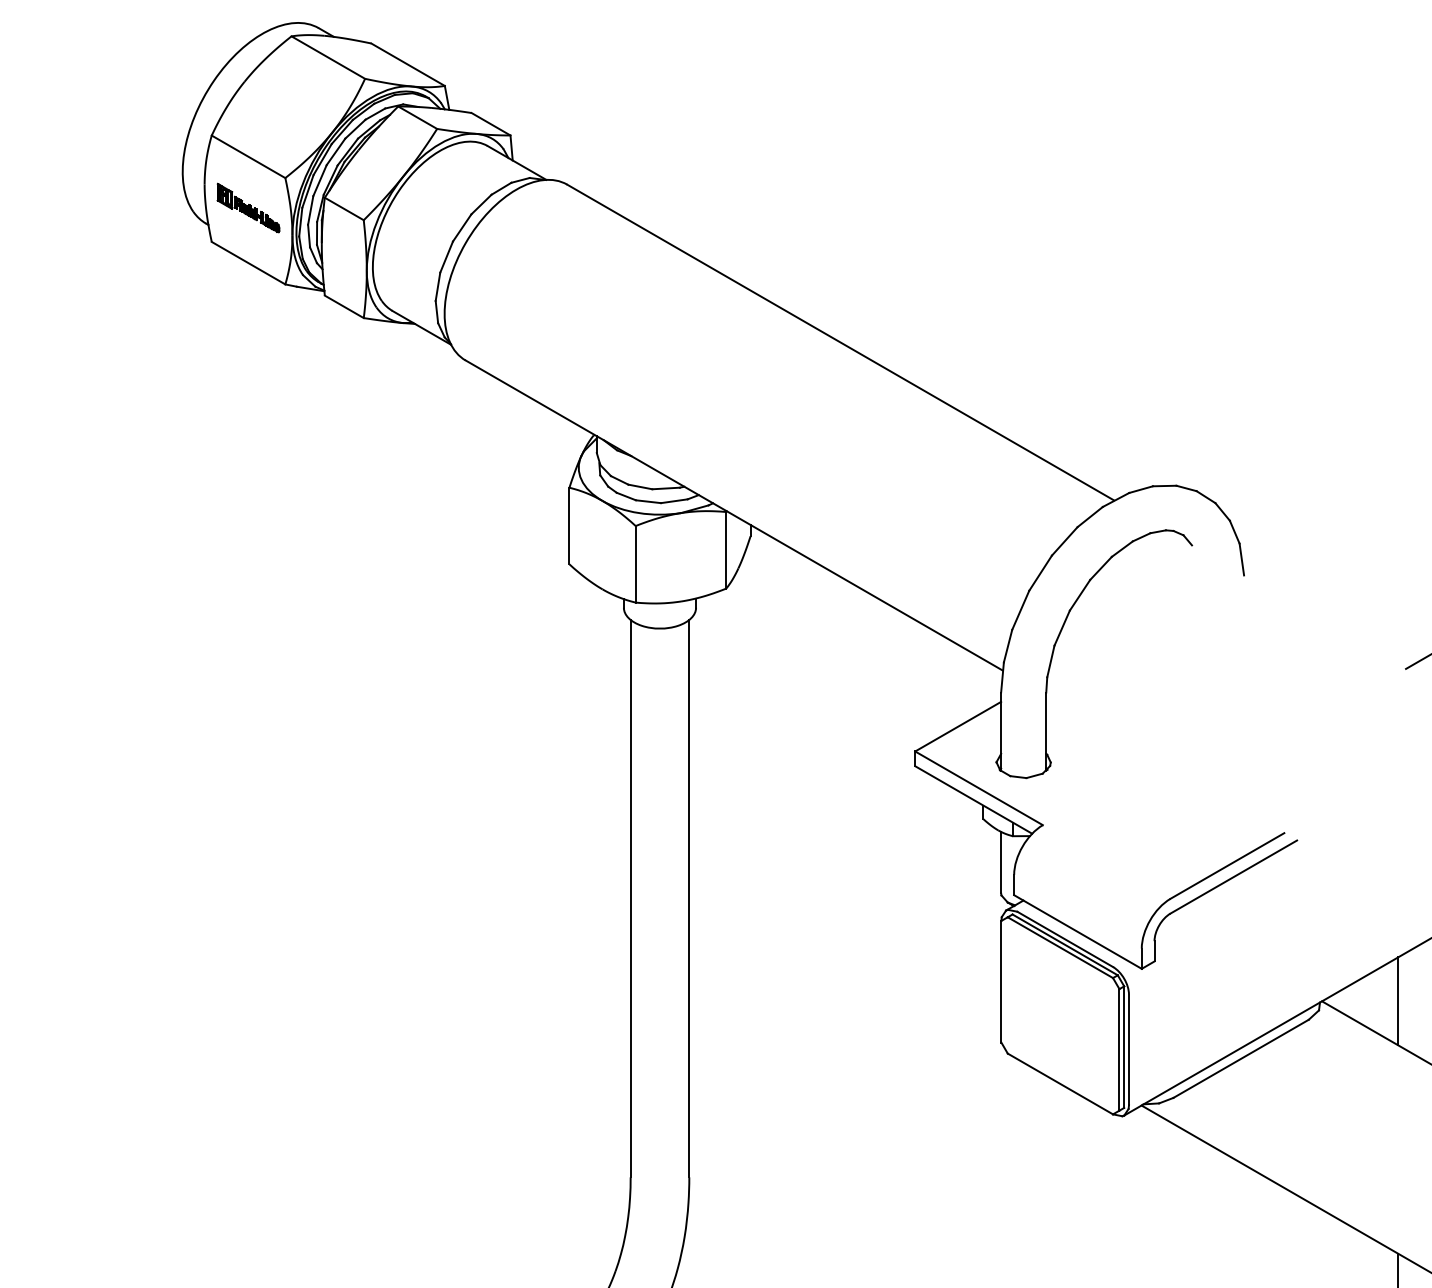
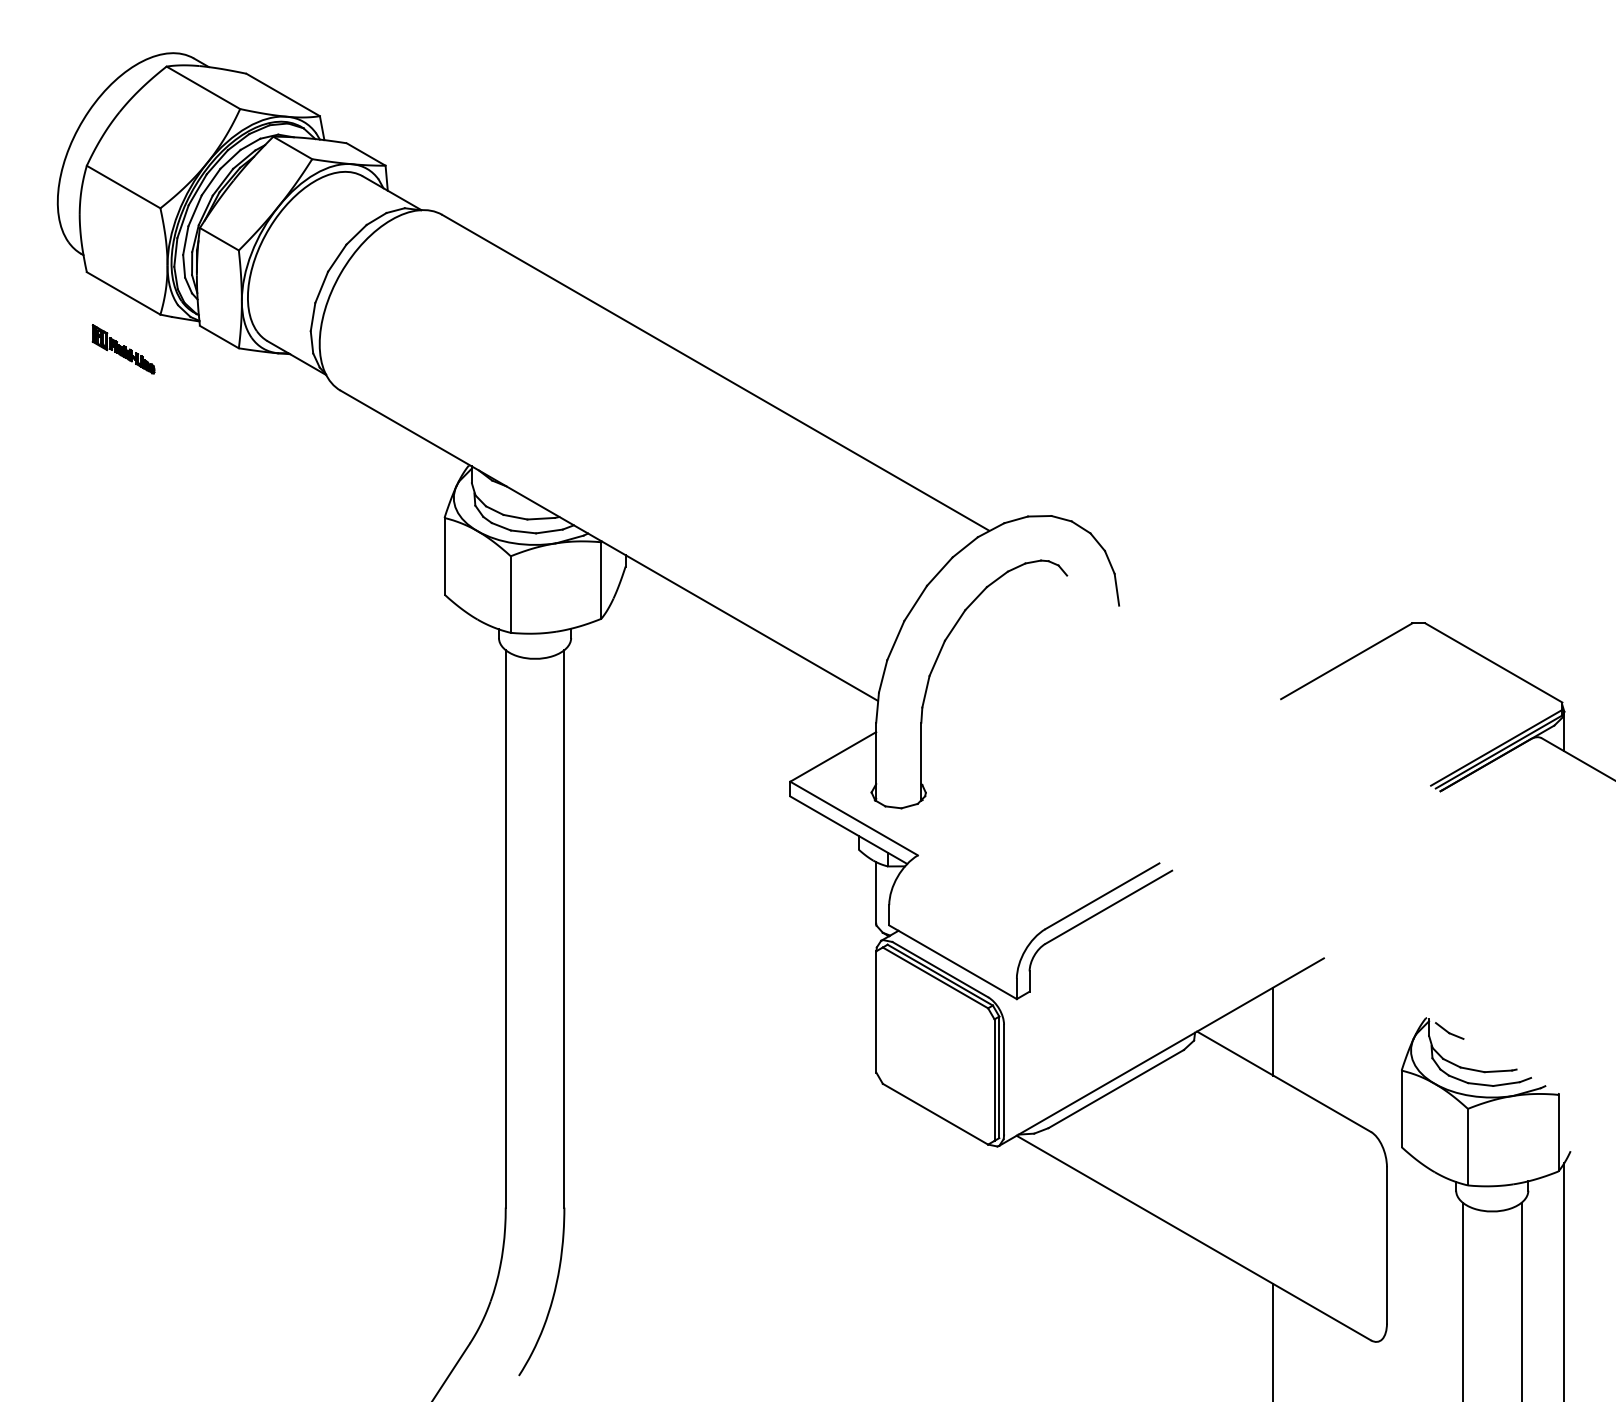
part: (248, 208) -> (123, 349), moved

